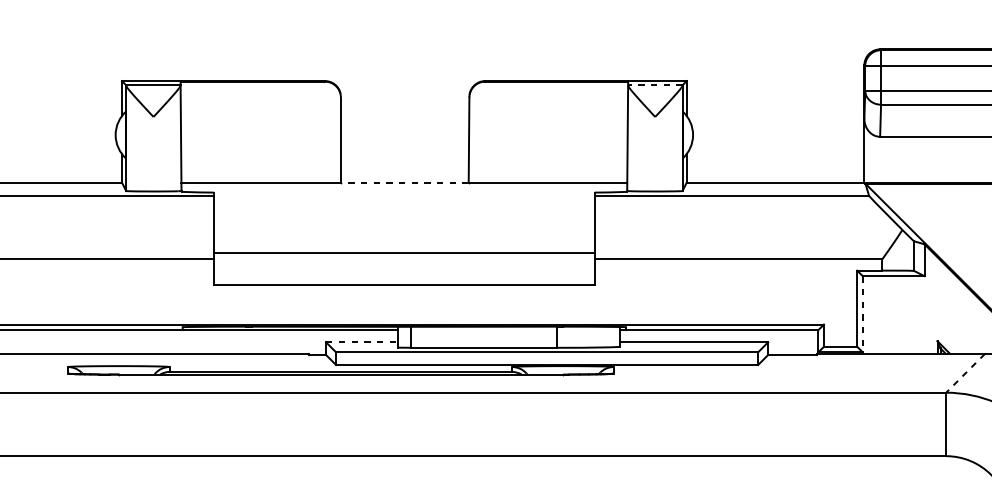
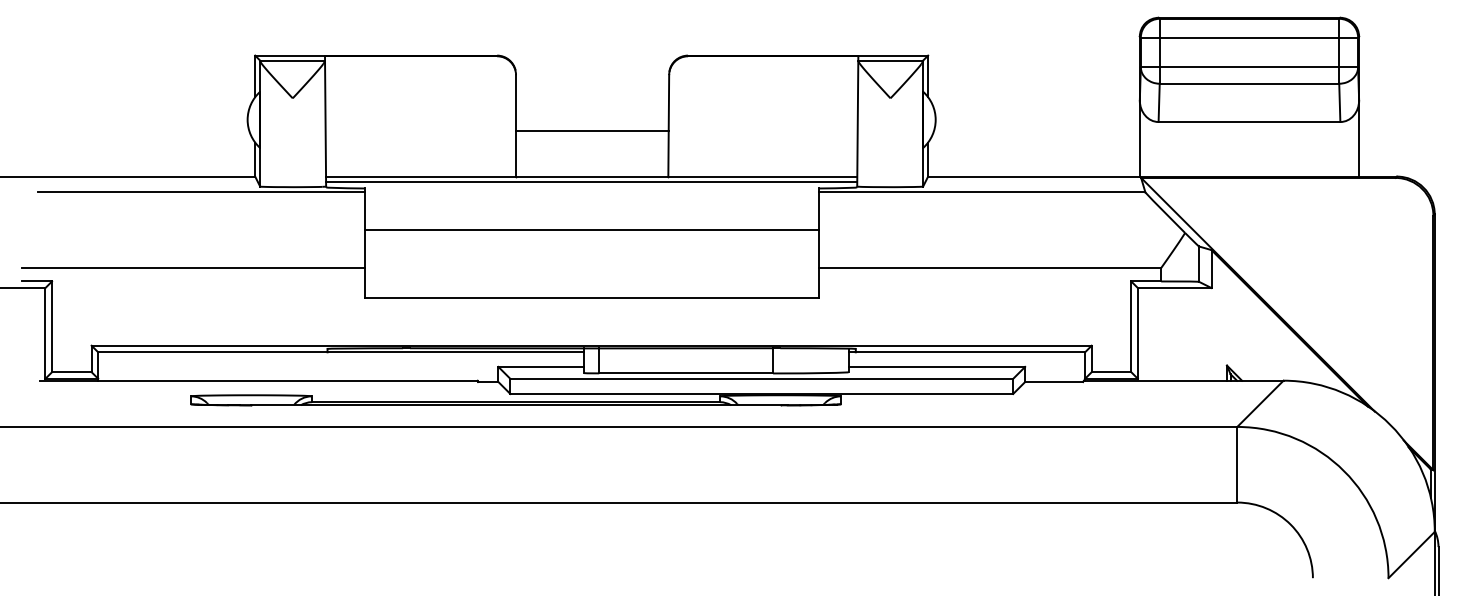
line: (655, 85) -> (890, 60), dashed -> solid
line: (405, 144) -> (592, 131), added
line: (404, 182) -> (591, 176), dashed -> solid
line: (404, 186) -> (591, 181), added
line: (404, 253) -> (591, 229), moved
line: (862, 314) -> (1137, 333), dashed -> solid
line: (362, 341) -> (541, 366), dashed -> solid
line: (965, 373) -> (1260, 403), dashed -> solid

